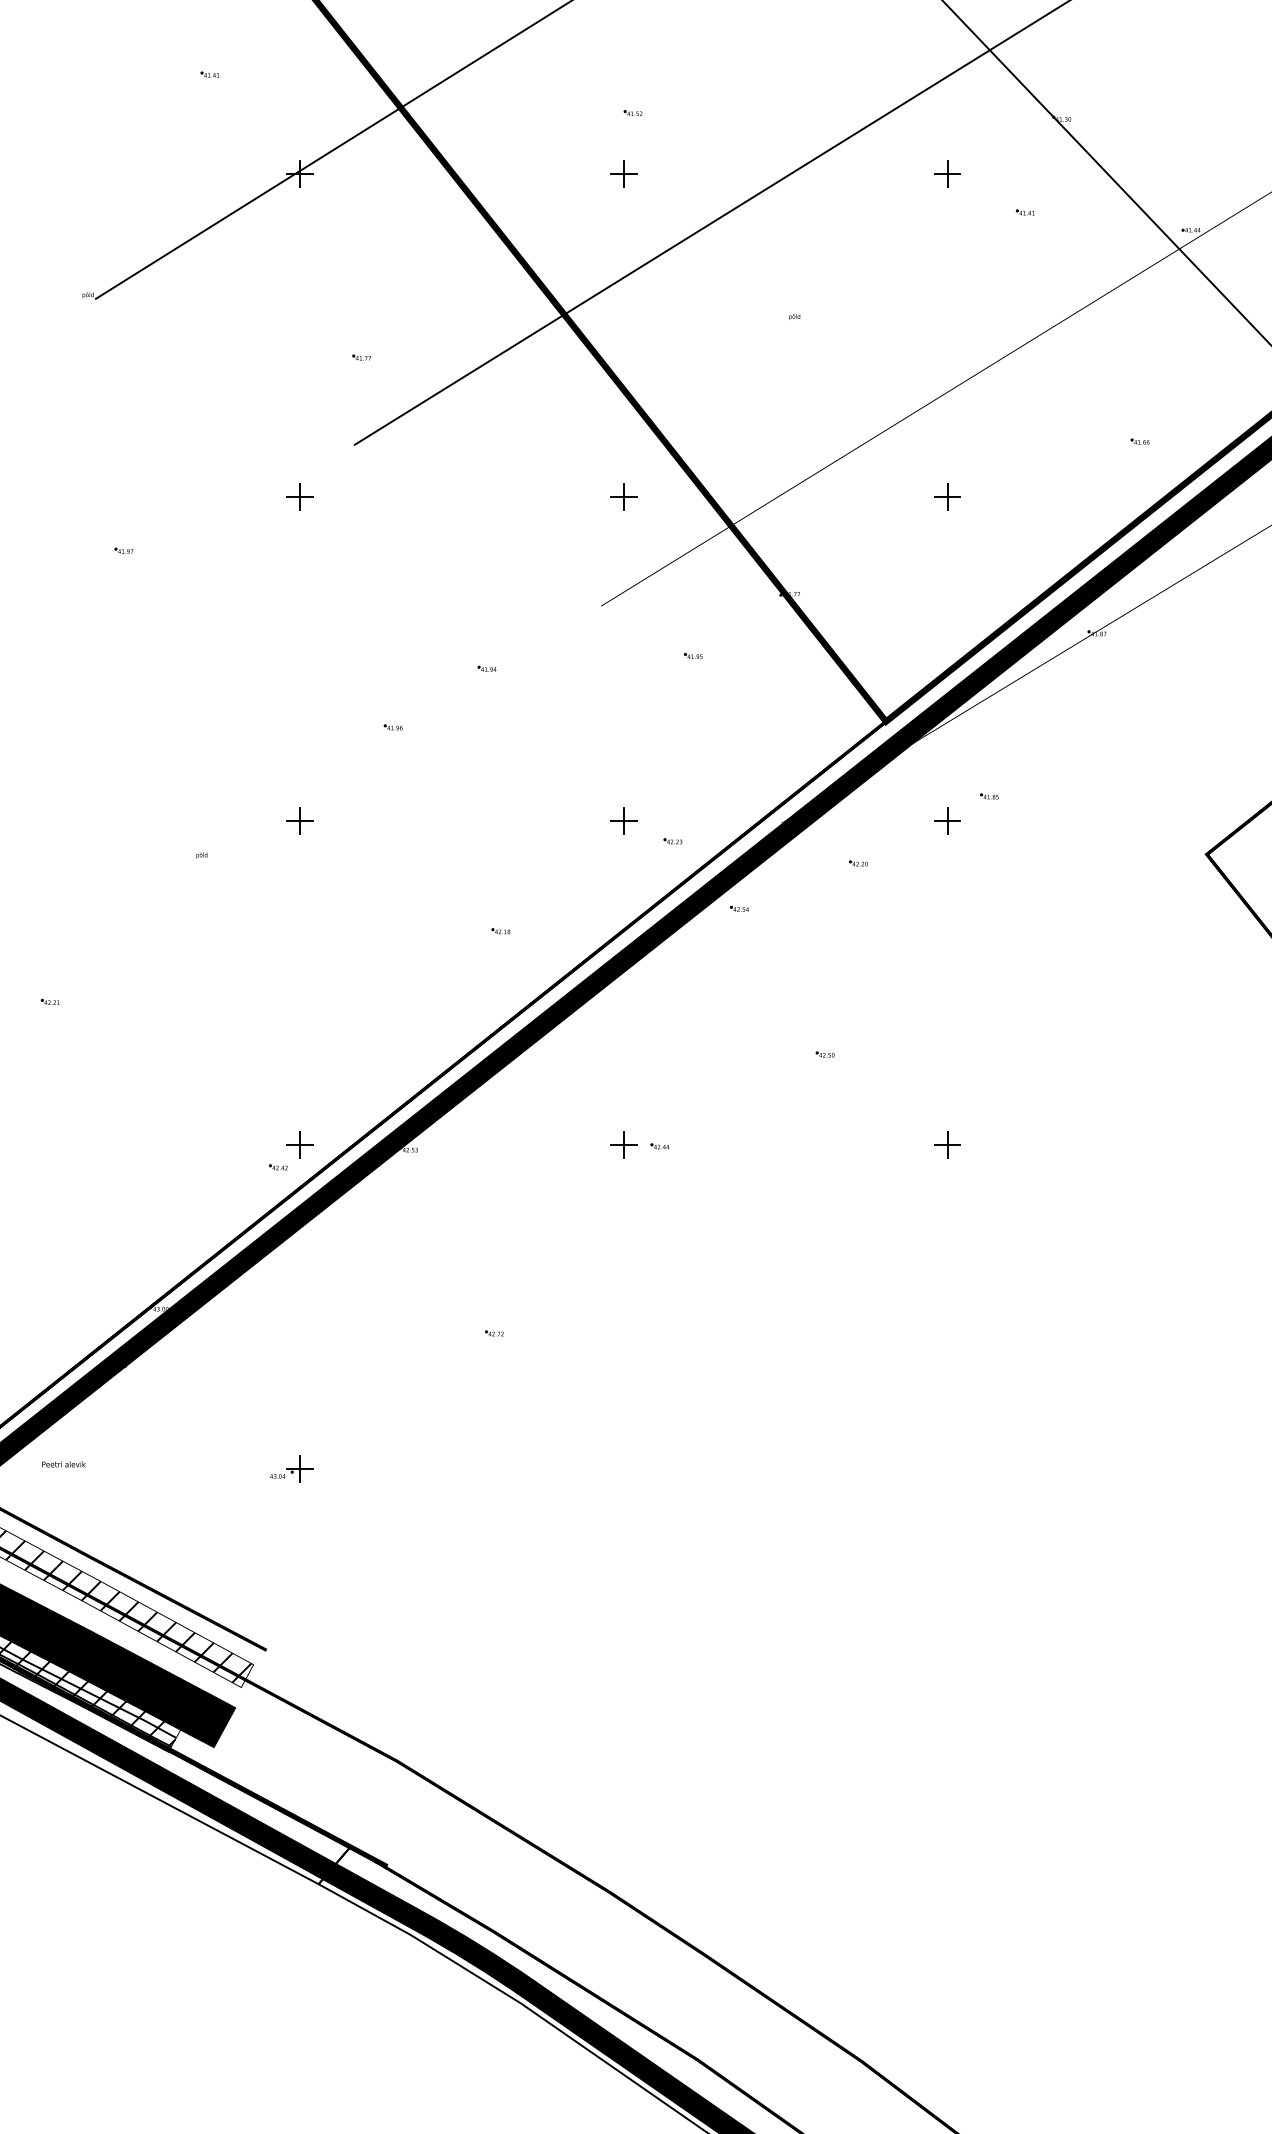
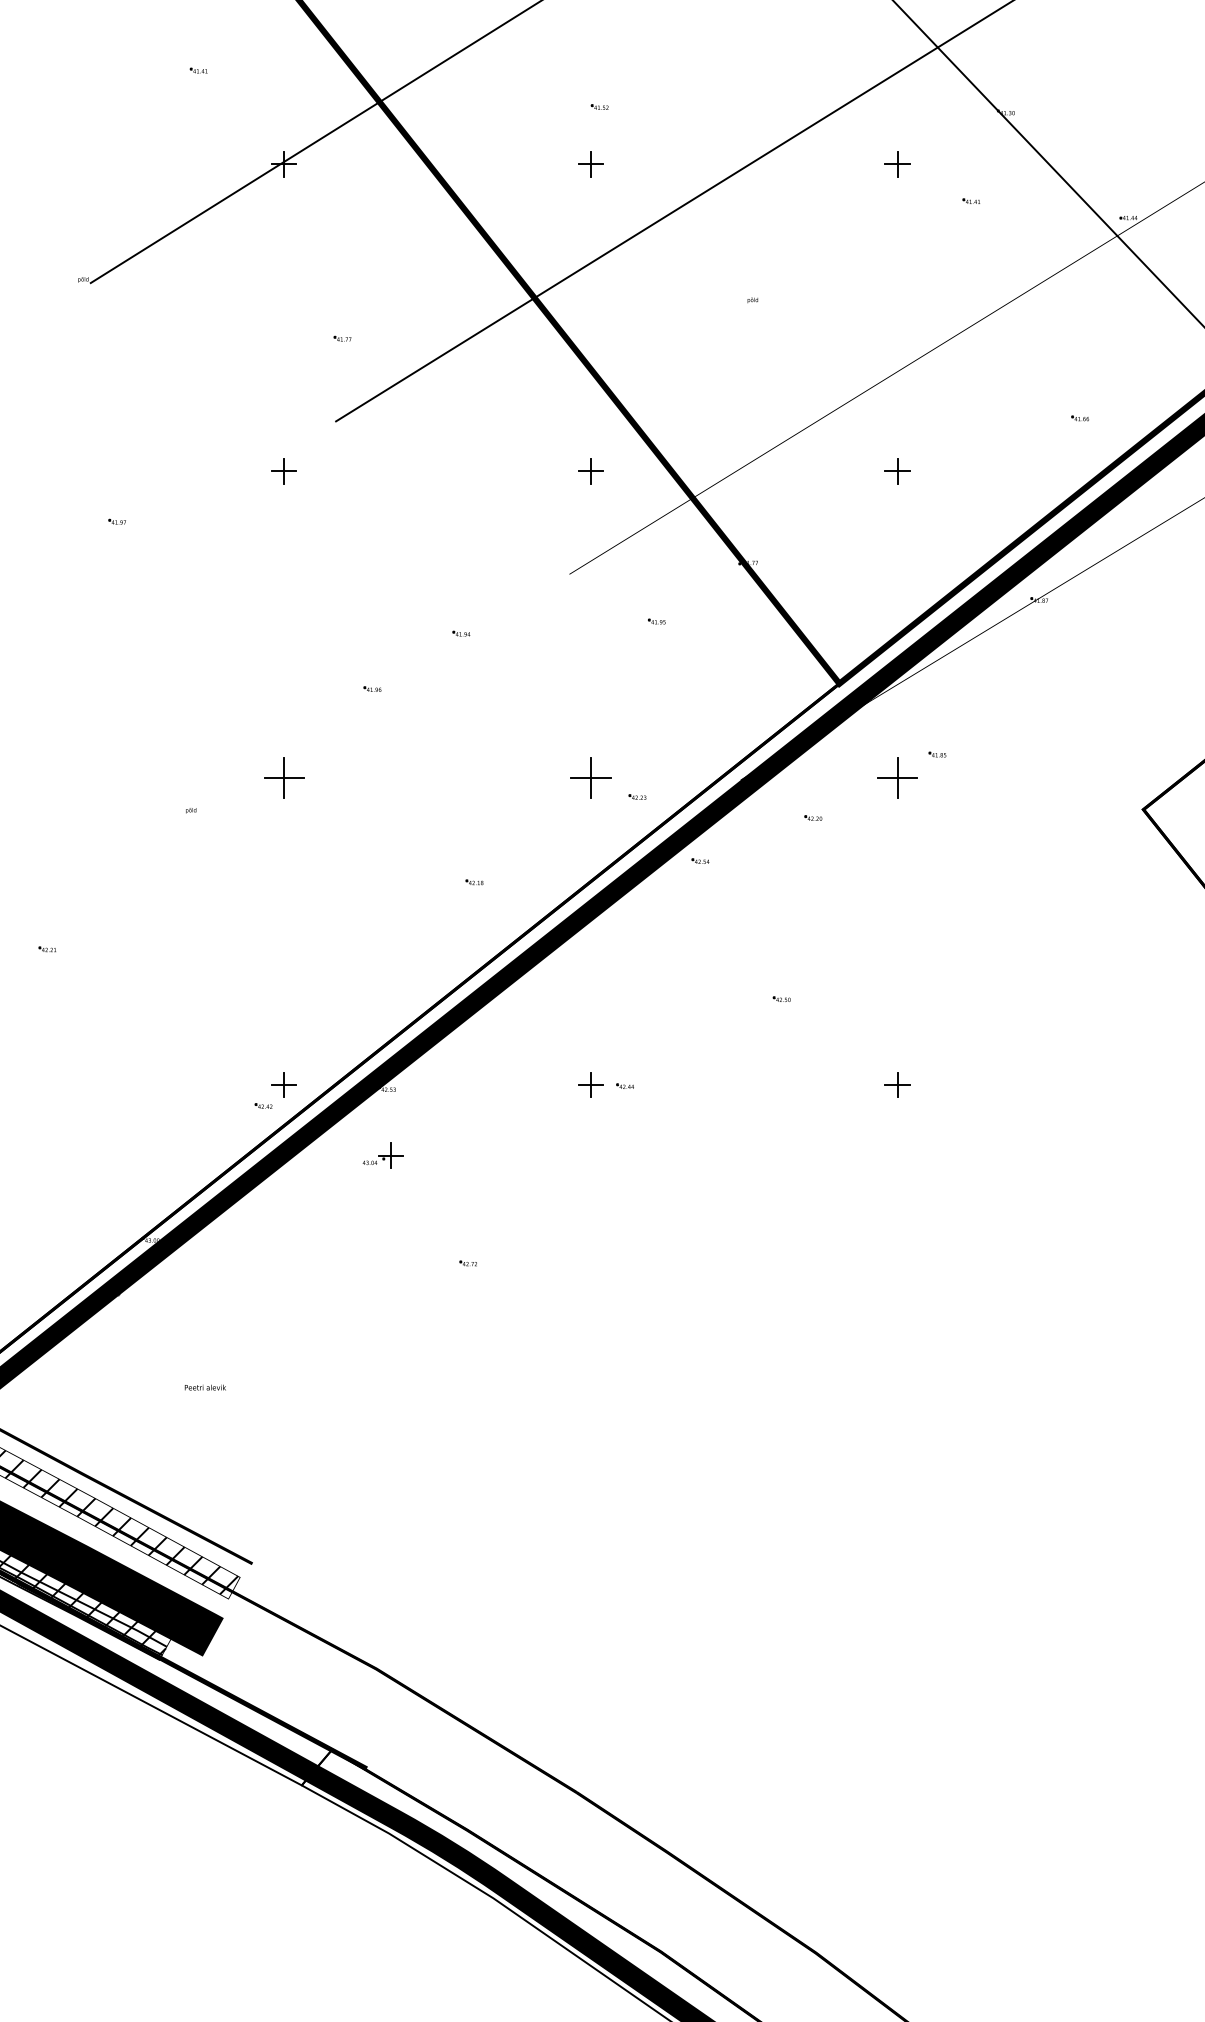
part: (299, 820) -> (283, 777), size x1.6
part: (623, 820) -> (590, 777), size x1.6
part: (947, 820) -> (897, 777), size x1.6
text: (62, 1464) -> (204, 1387), moved
part: (290, 1468) -> (382, 1155), moved

